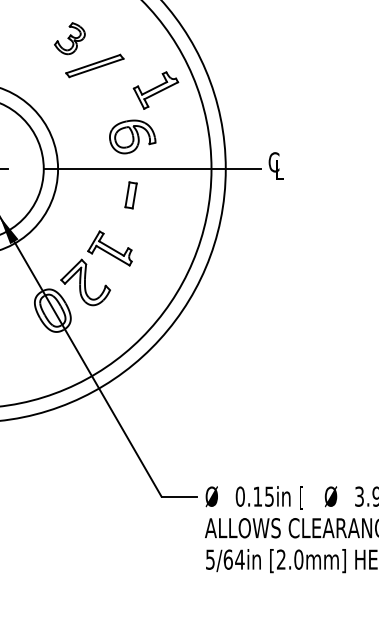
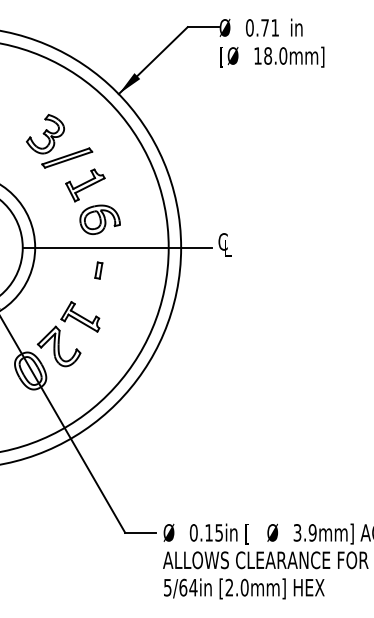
part: (69, 38) -> (45, 134), size x1.43
part: (156, 90) -> (85, 185), moved
part: (130, 195) -> (98, 270), size x0.71

